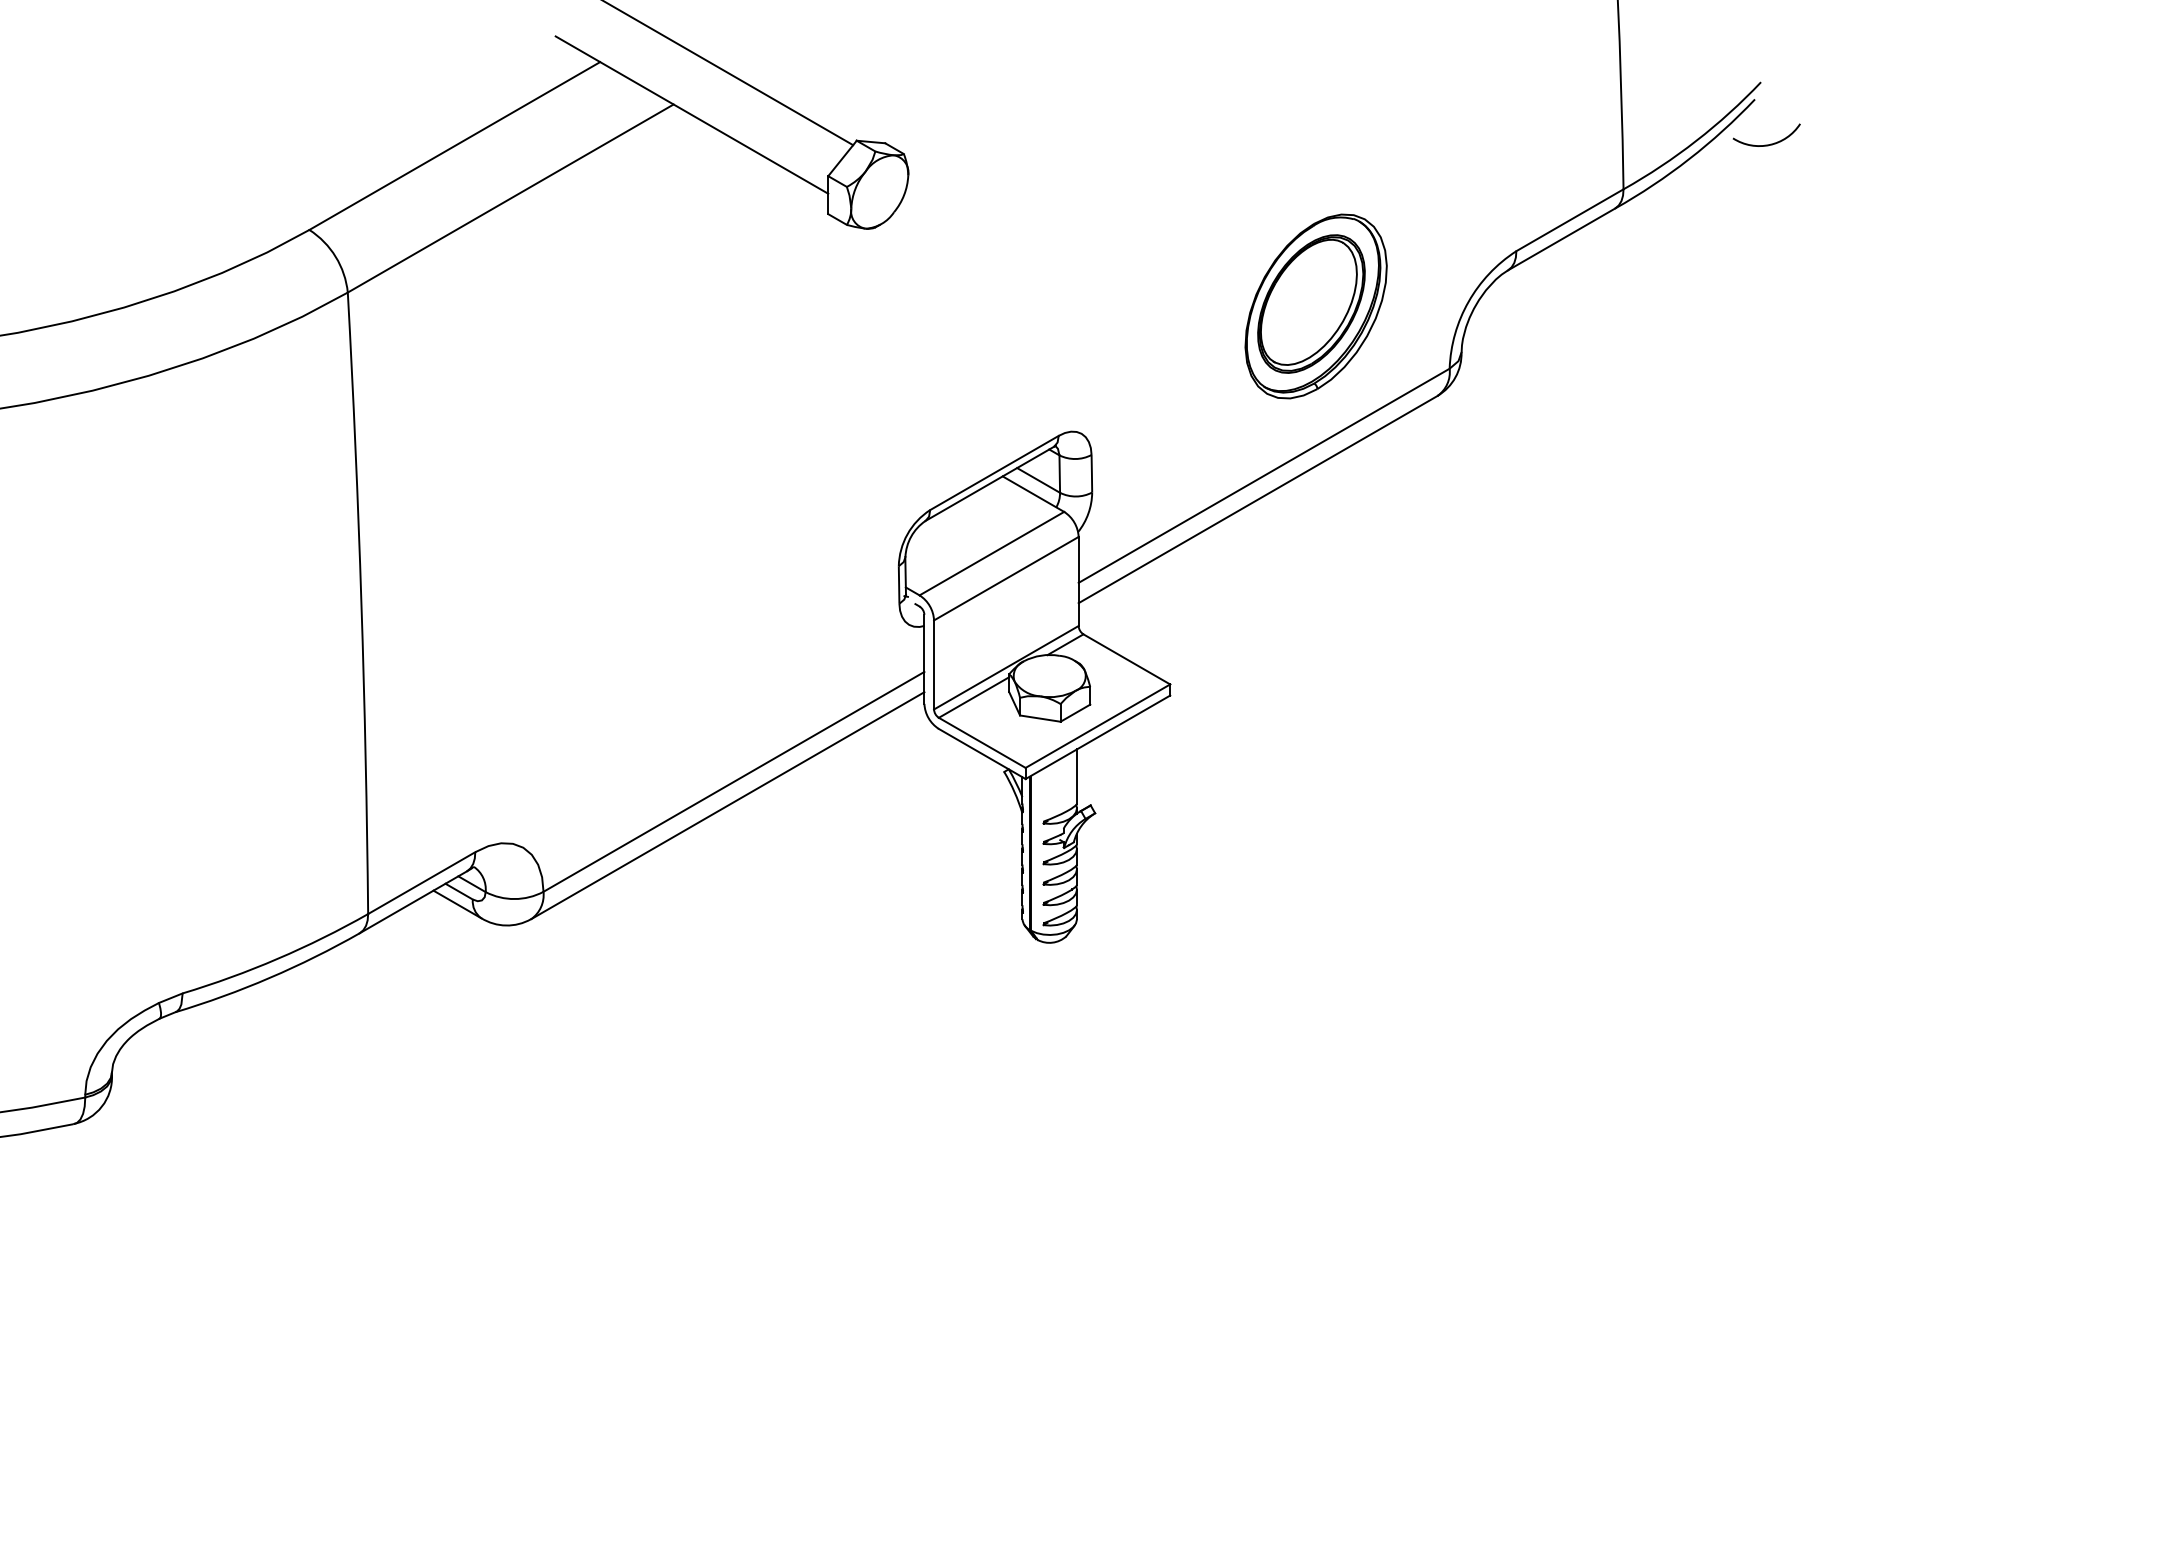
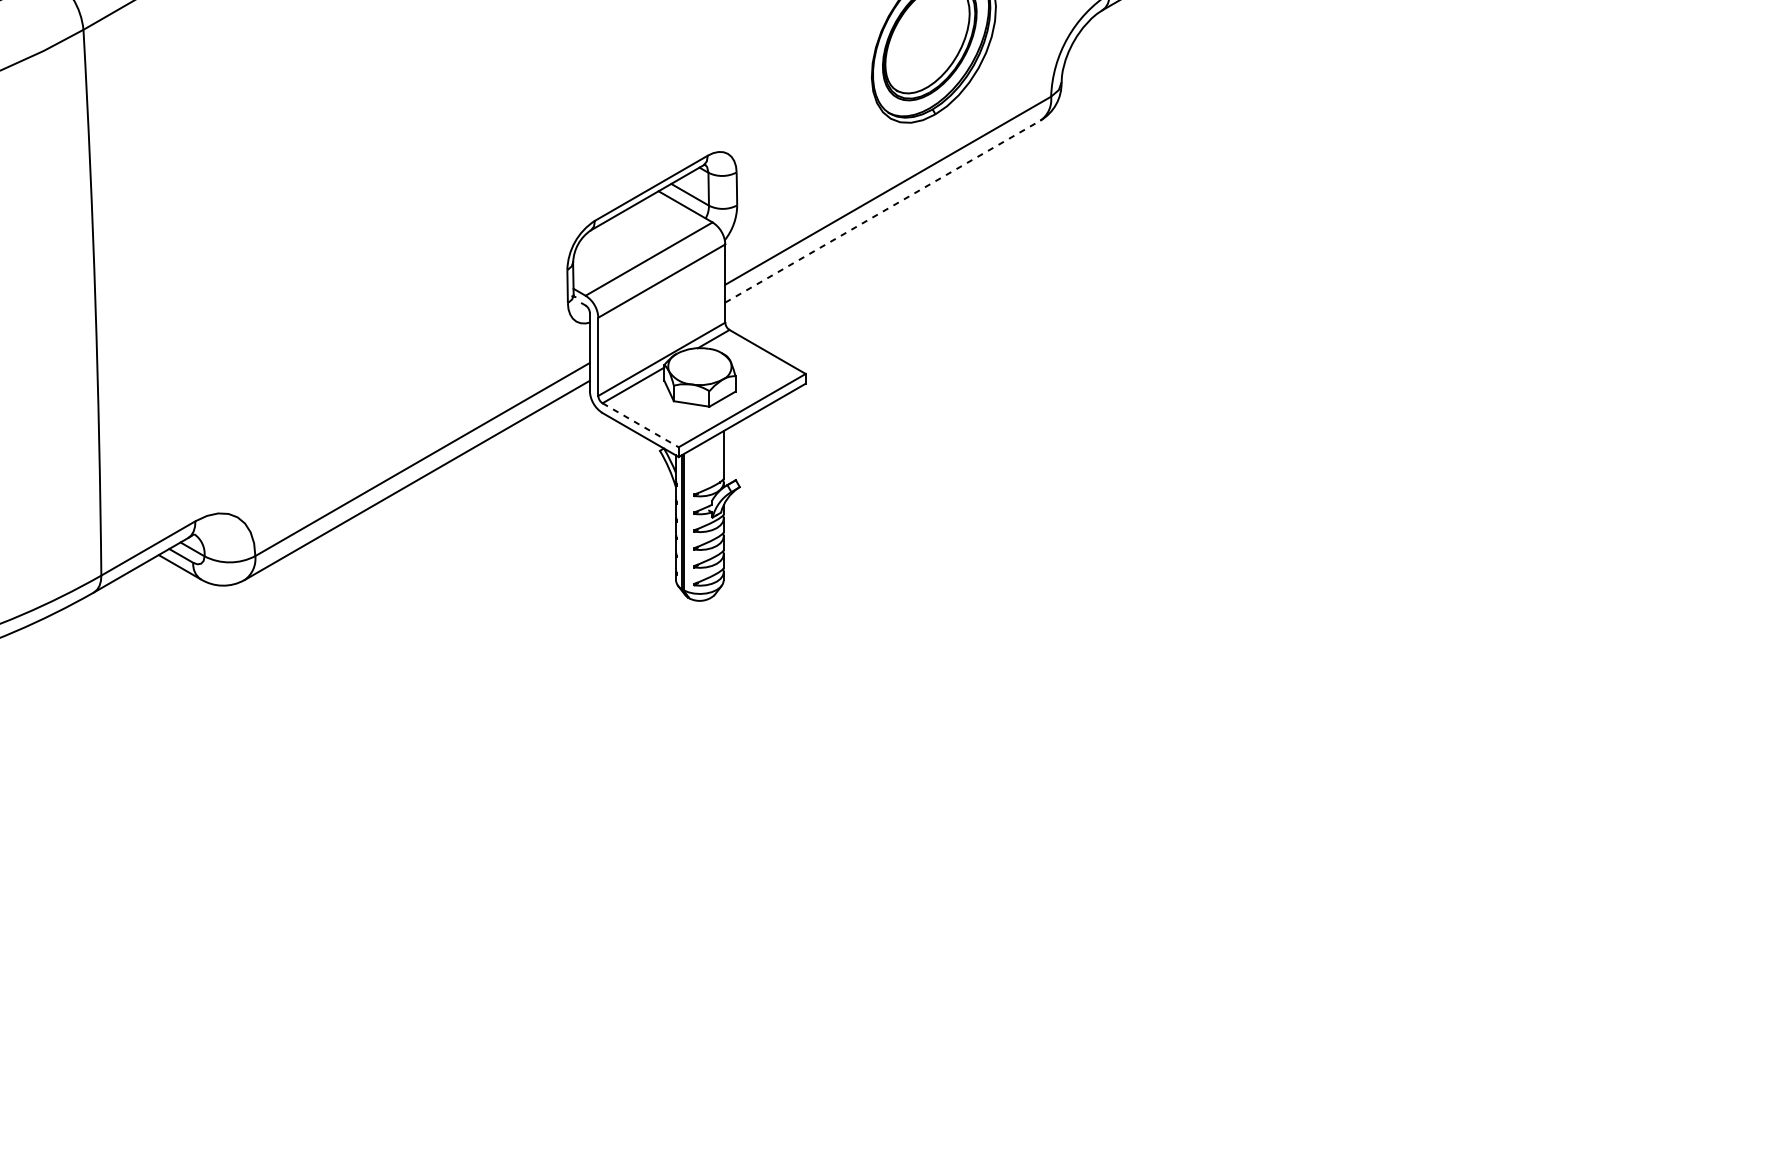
line: (1258, 499) -> (883, 211), solid -> dashed
line: (982, 743) -> (640, 425), solid -> dashed

